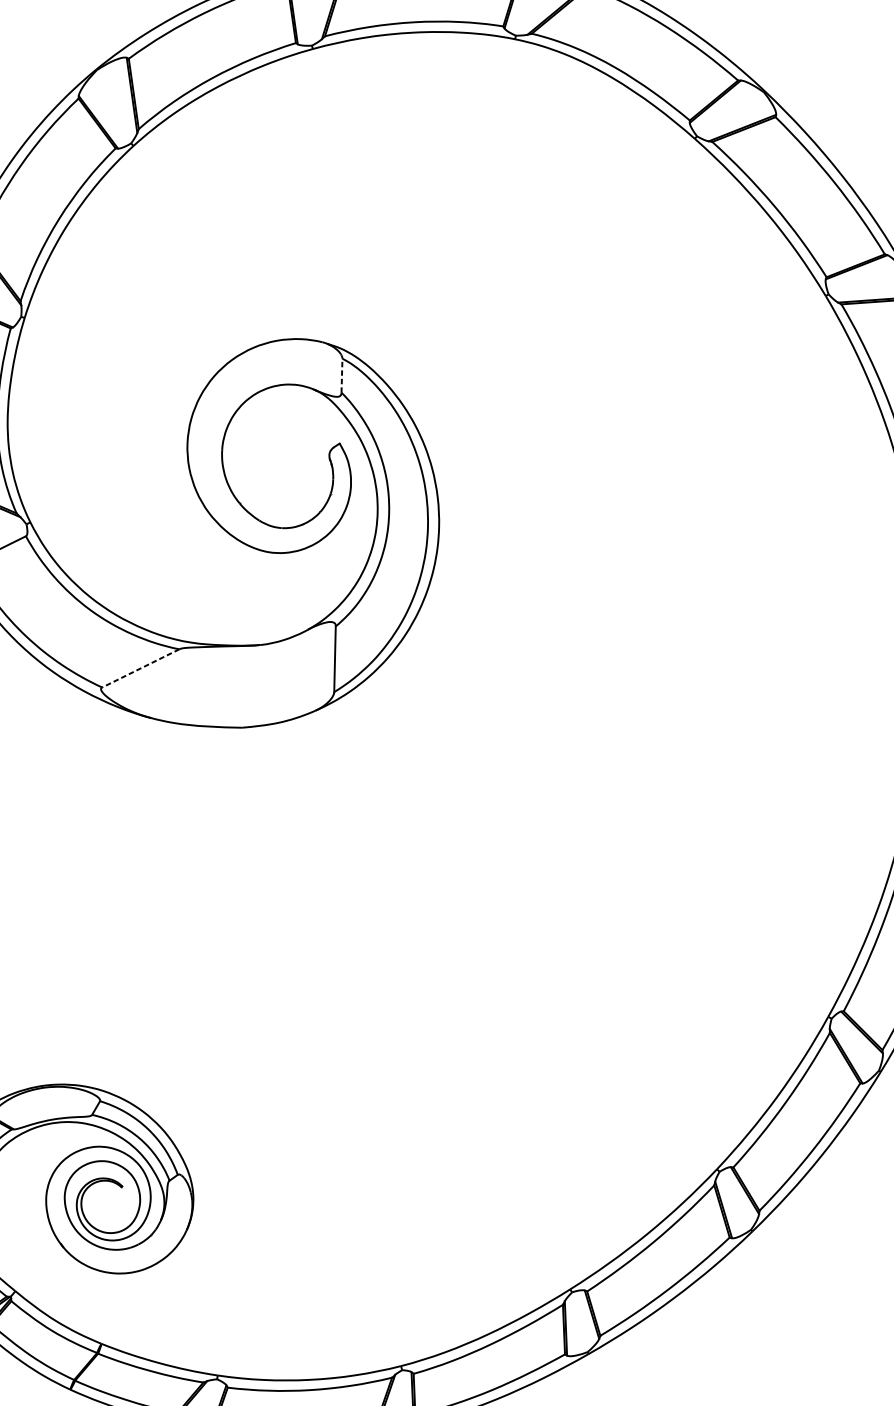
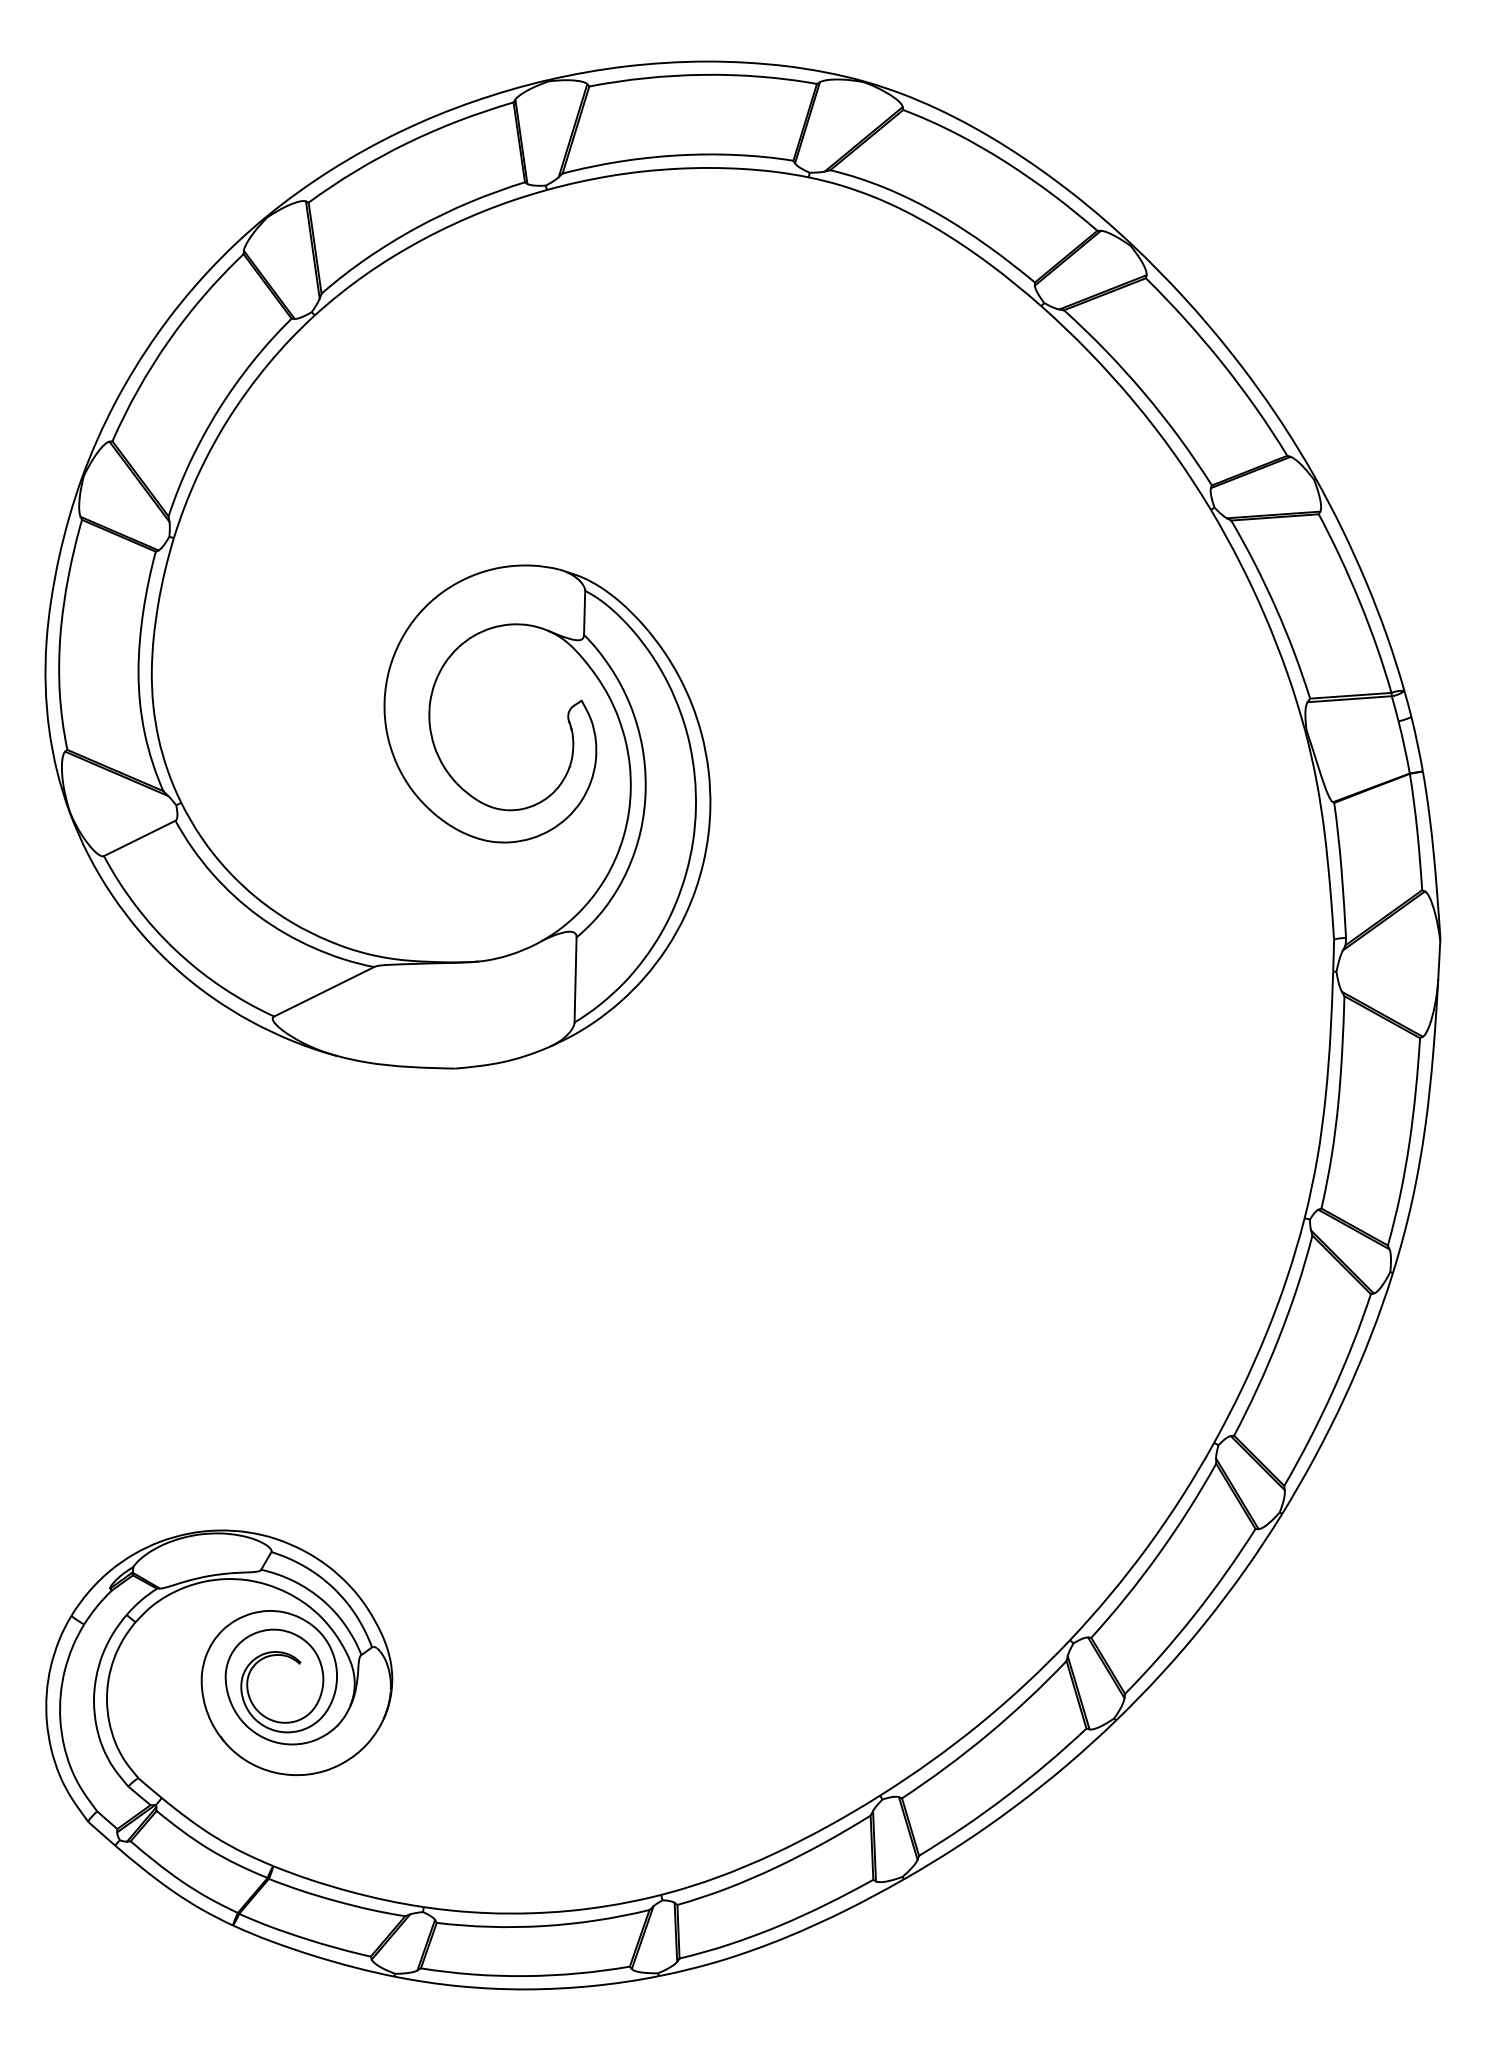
line: (341, 375) -> (584, 612), dashed -> solid
line: (141, 668) -> (324, 991), dashed -> solid

